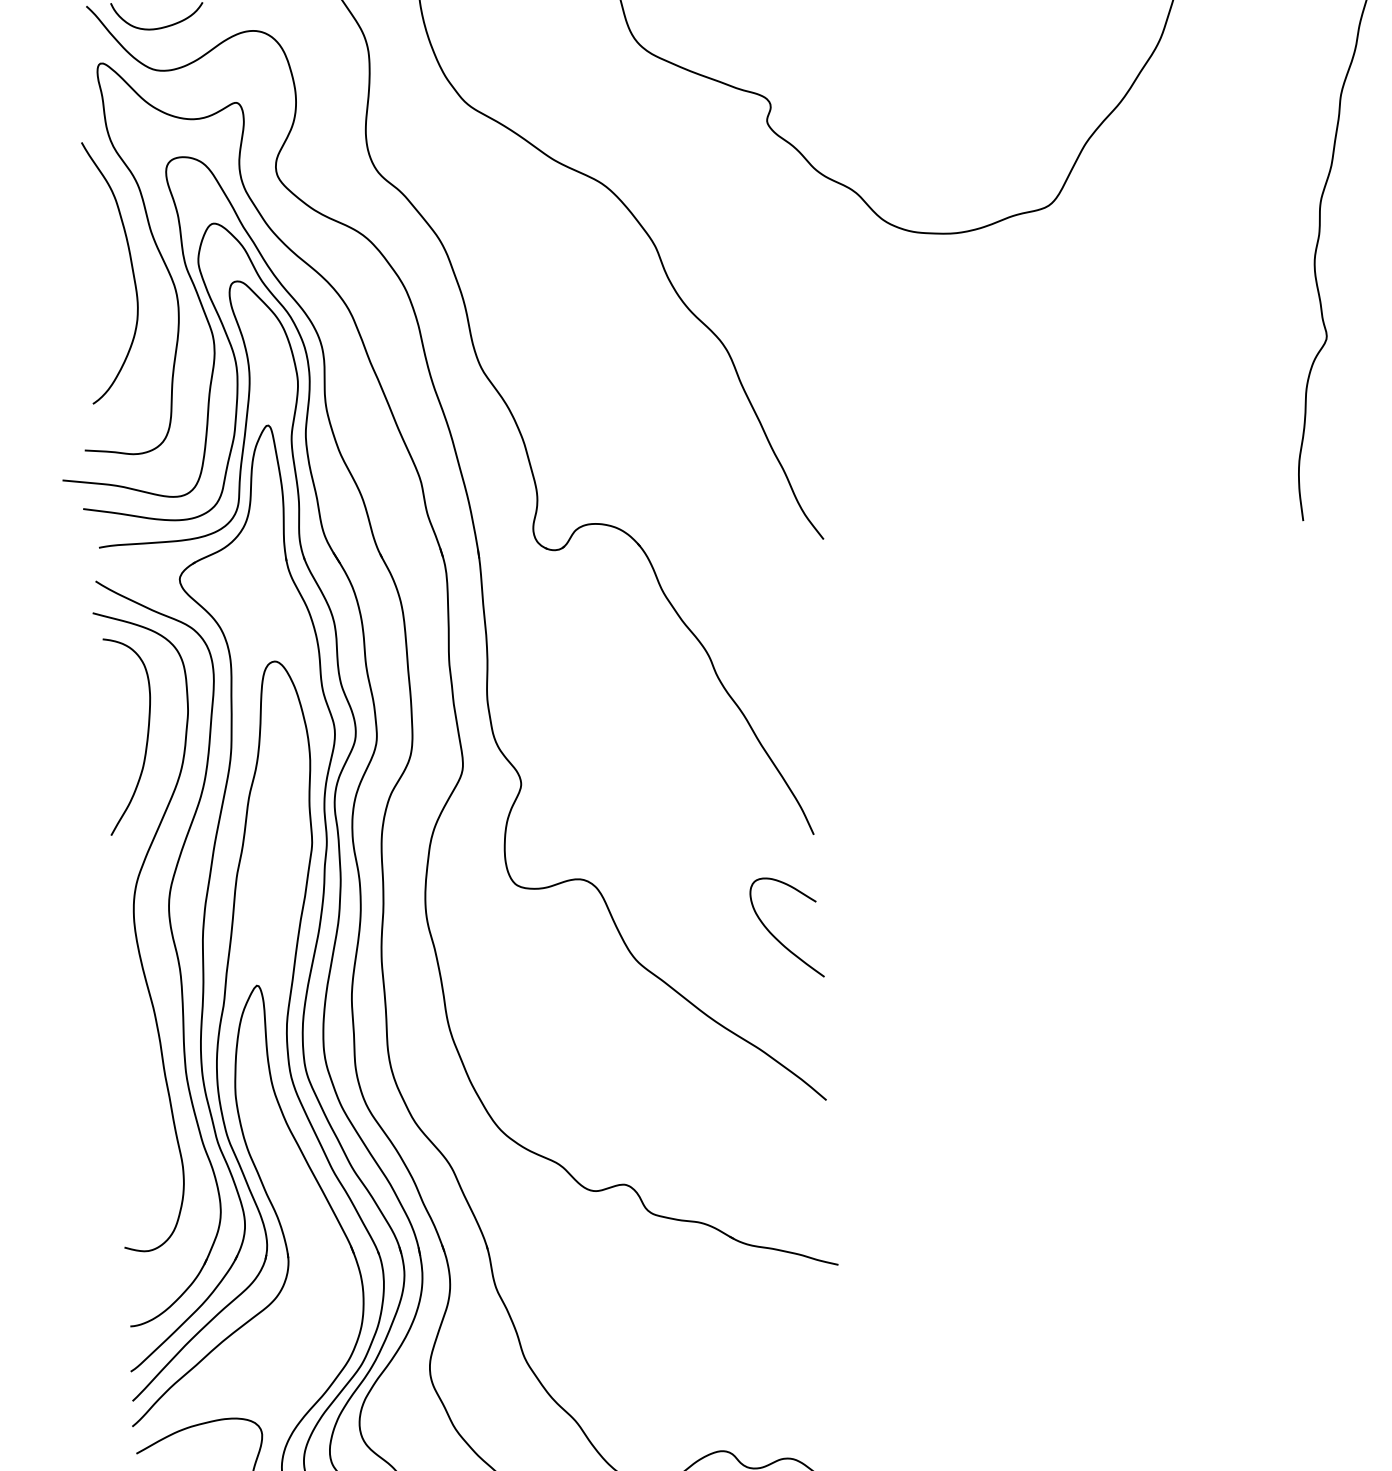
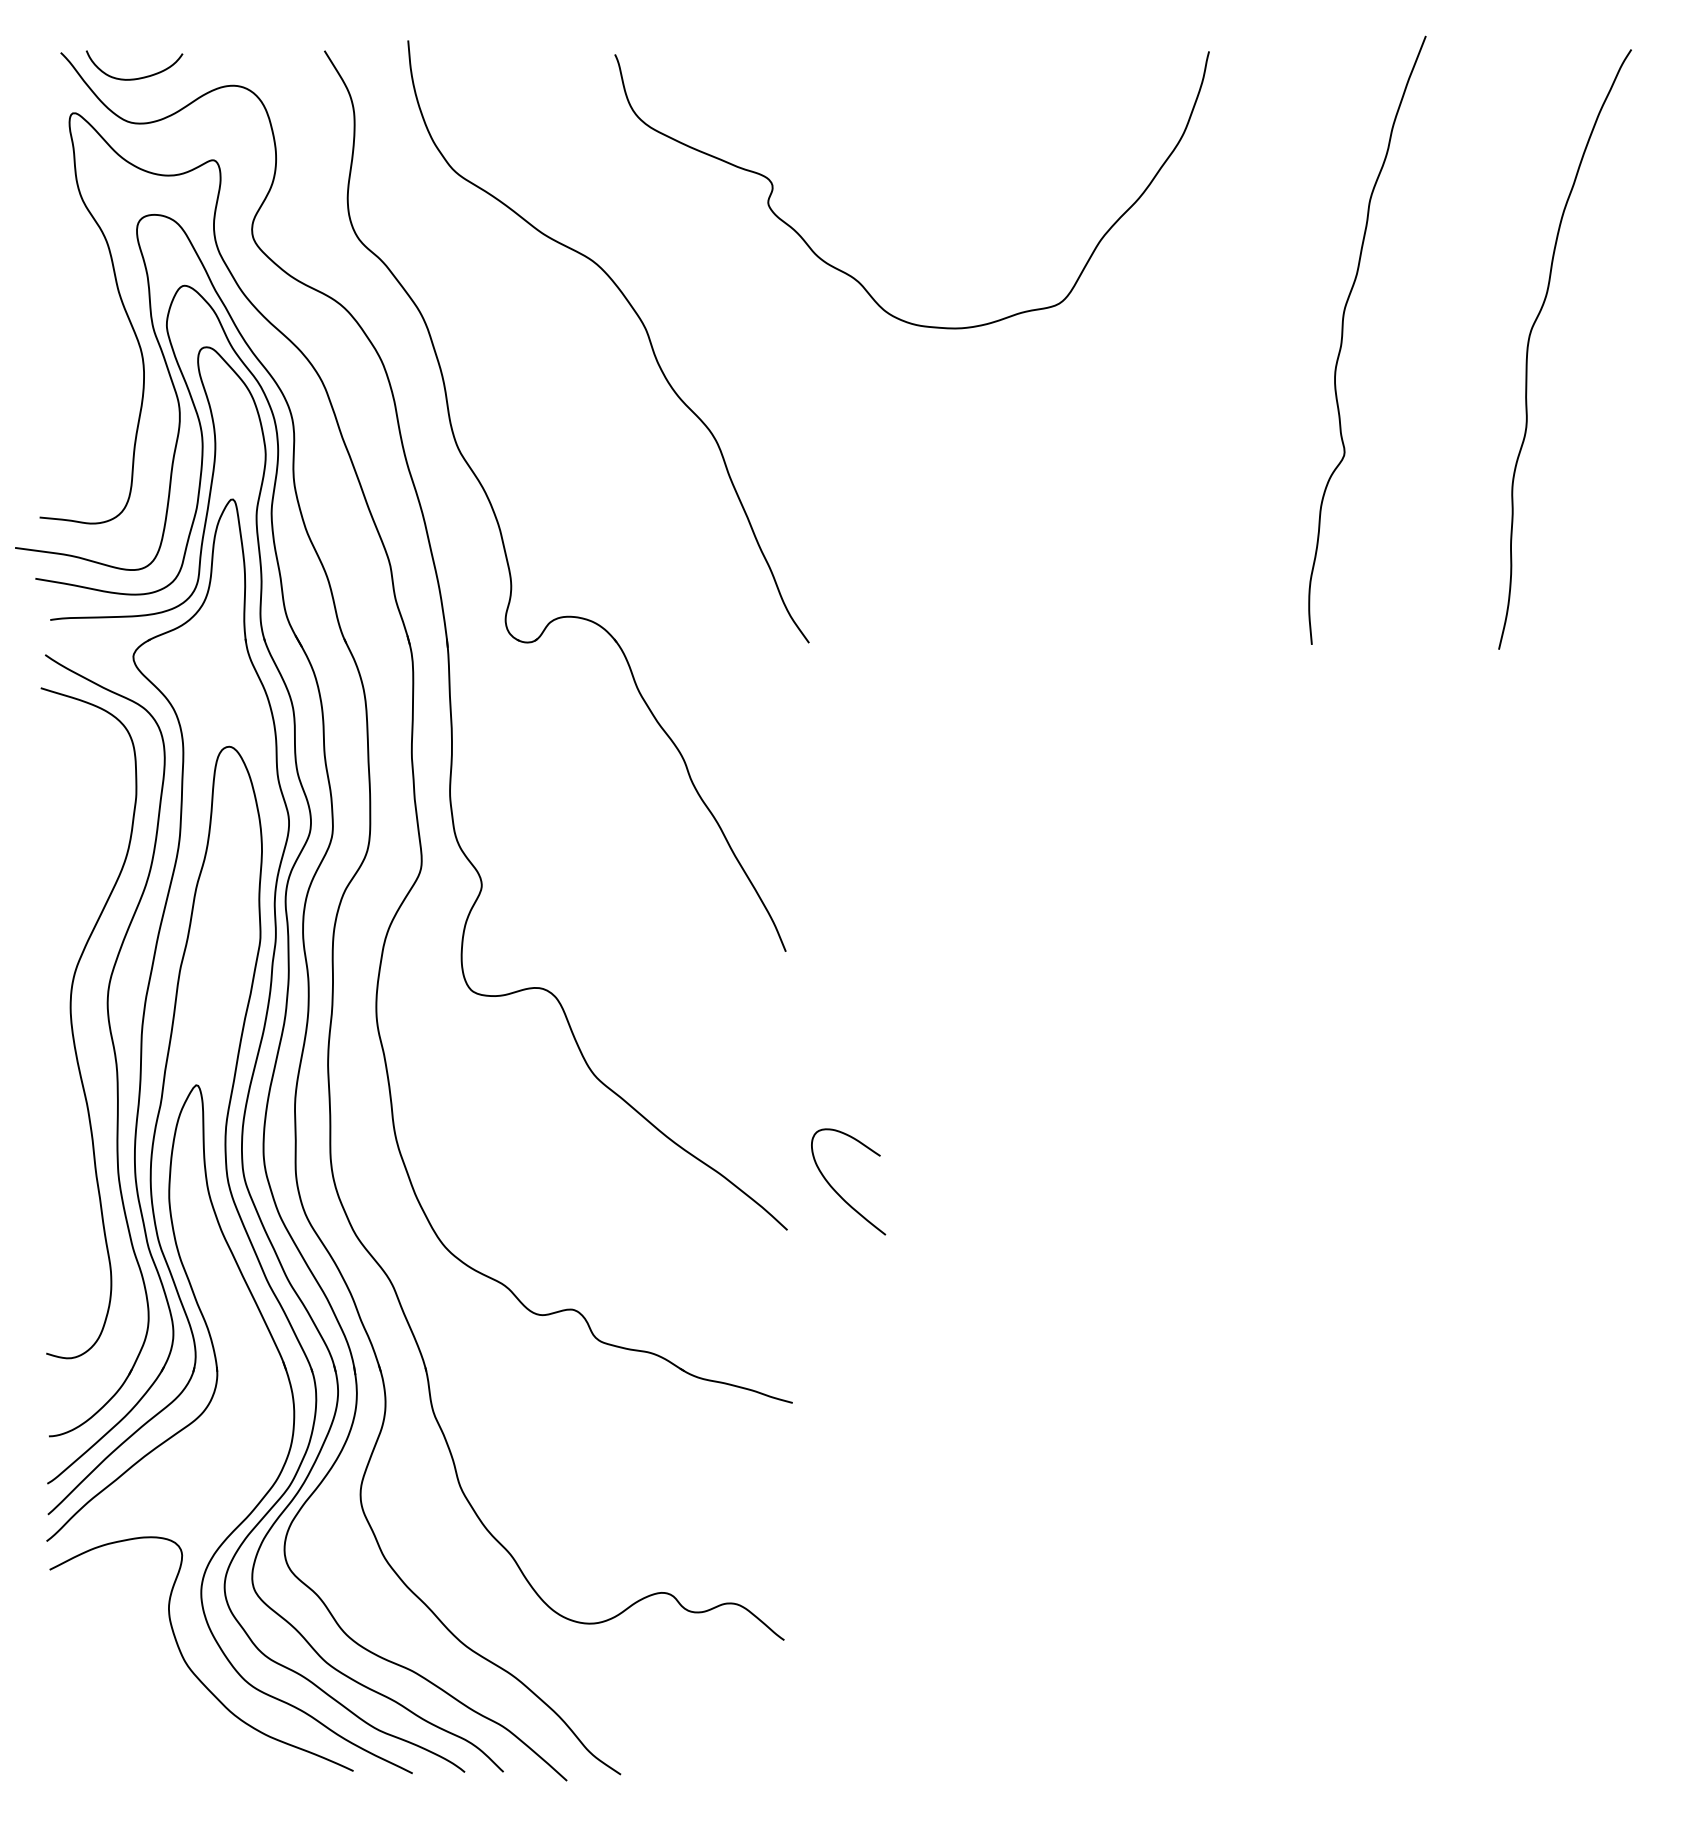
curve: (131, 268) -> (96, 329), removed
curve: (146, 739) -> (91, 822), removed
curve: (774, 935) -> (835, 1189), moved

